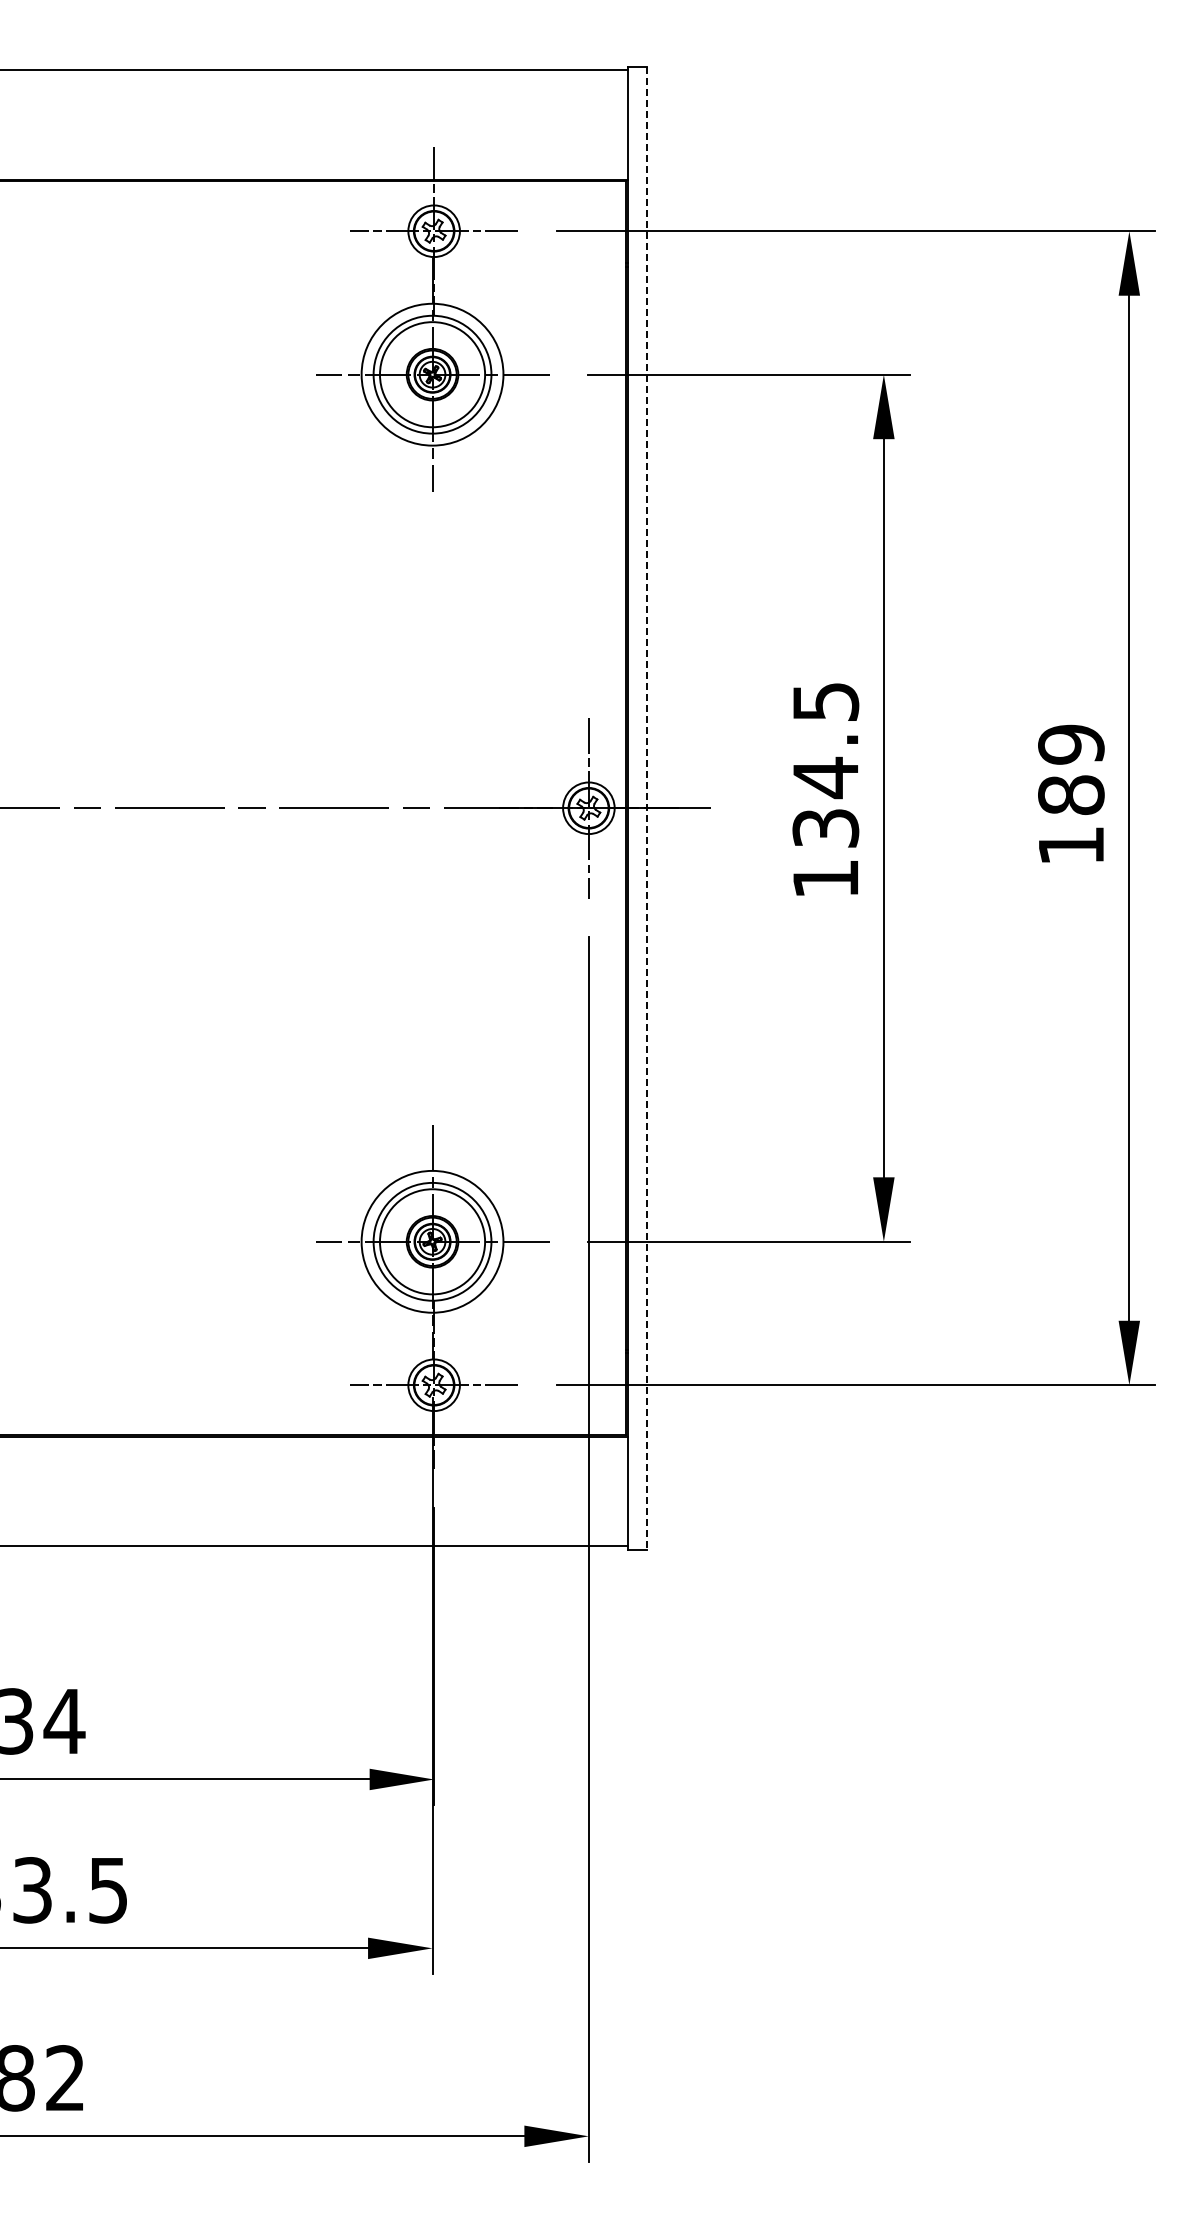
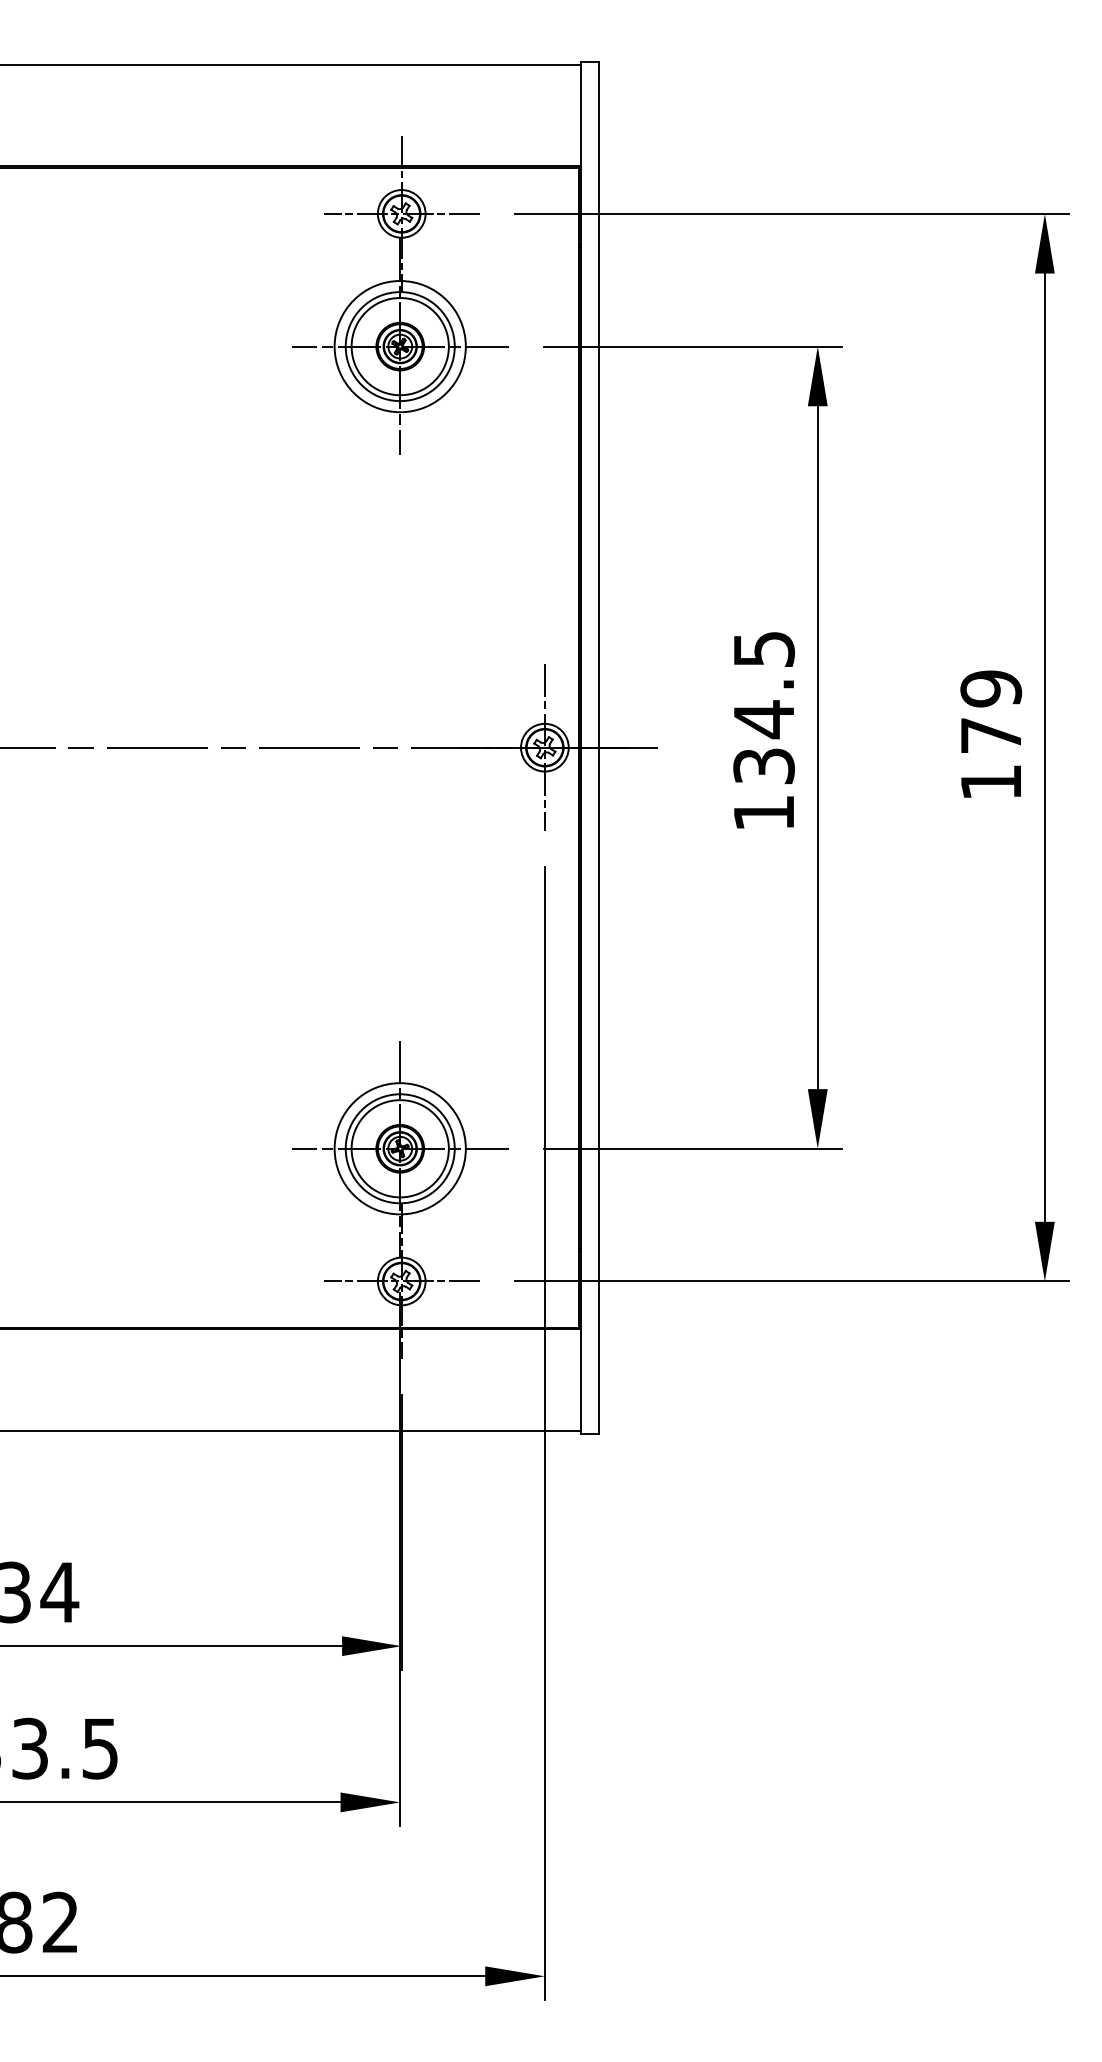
text: (1071, 794) -> (991, 734), 189 -> 179
line: (646, 808) -> (598, 747), dashed -> solid

